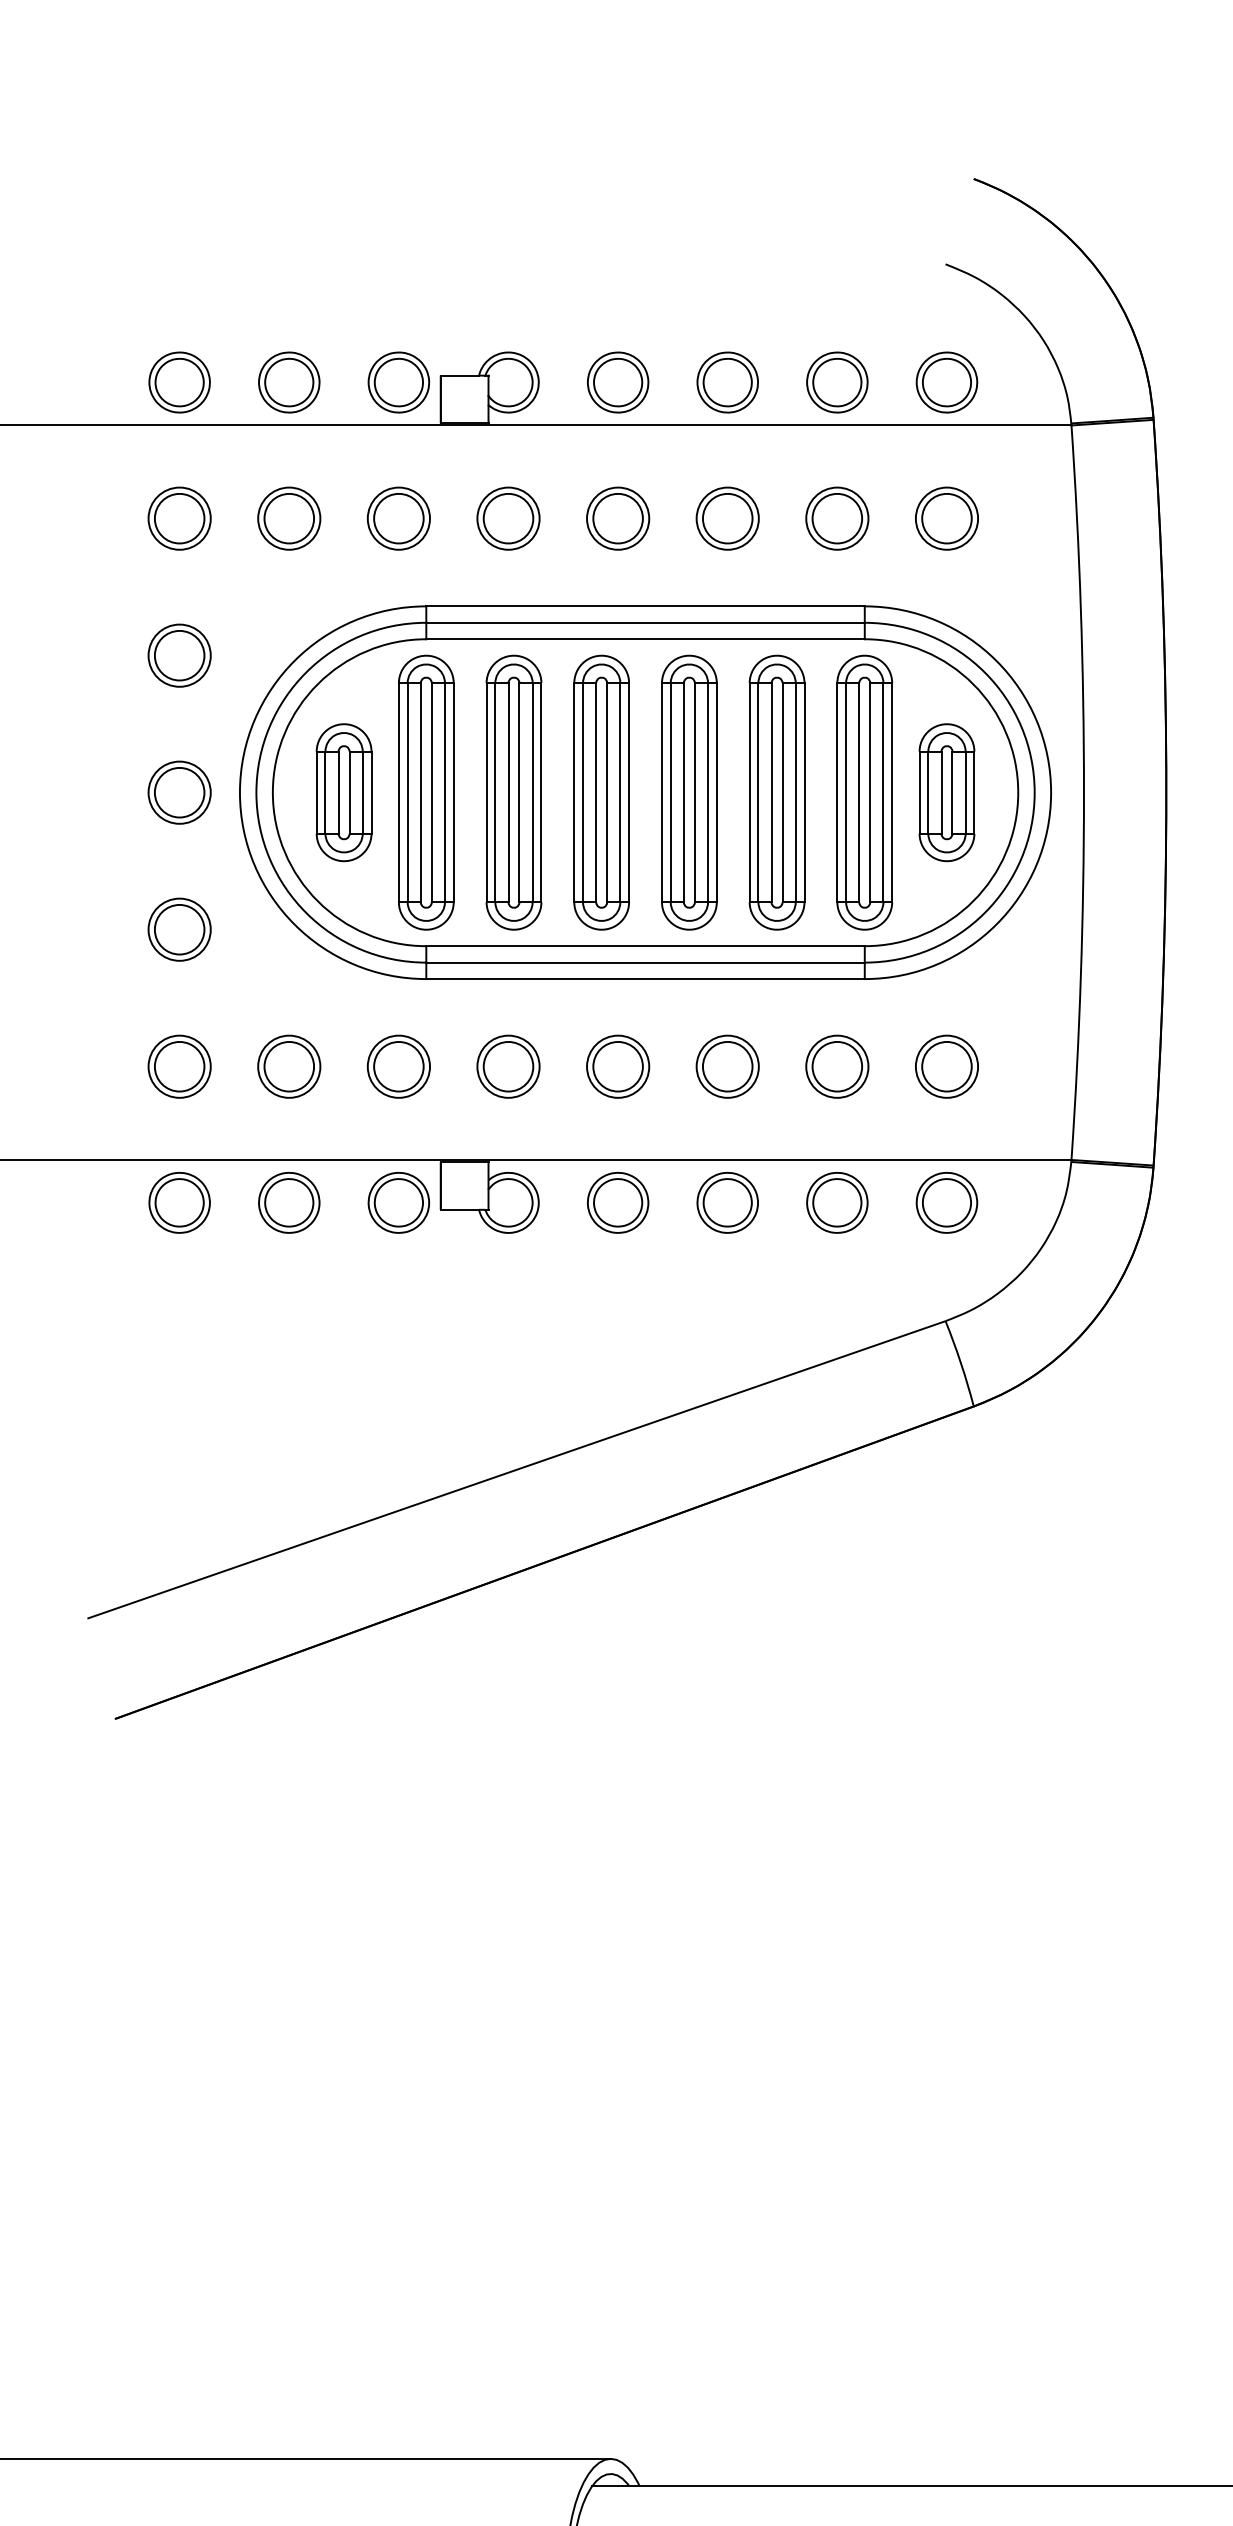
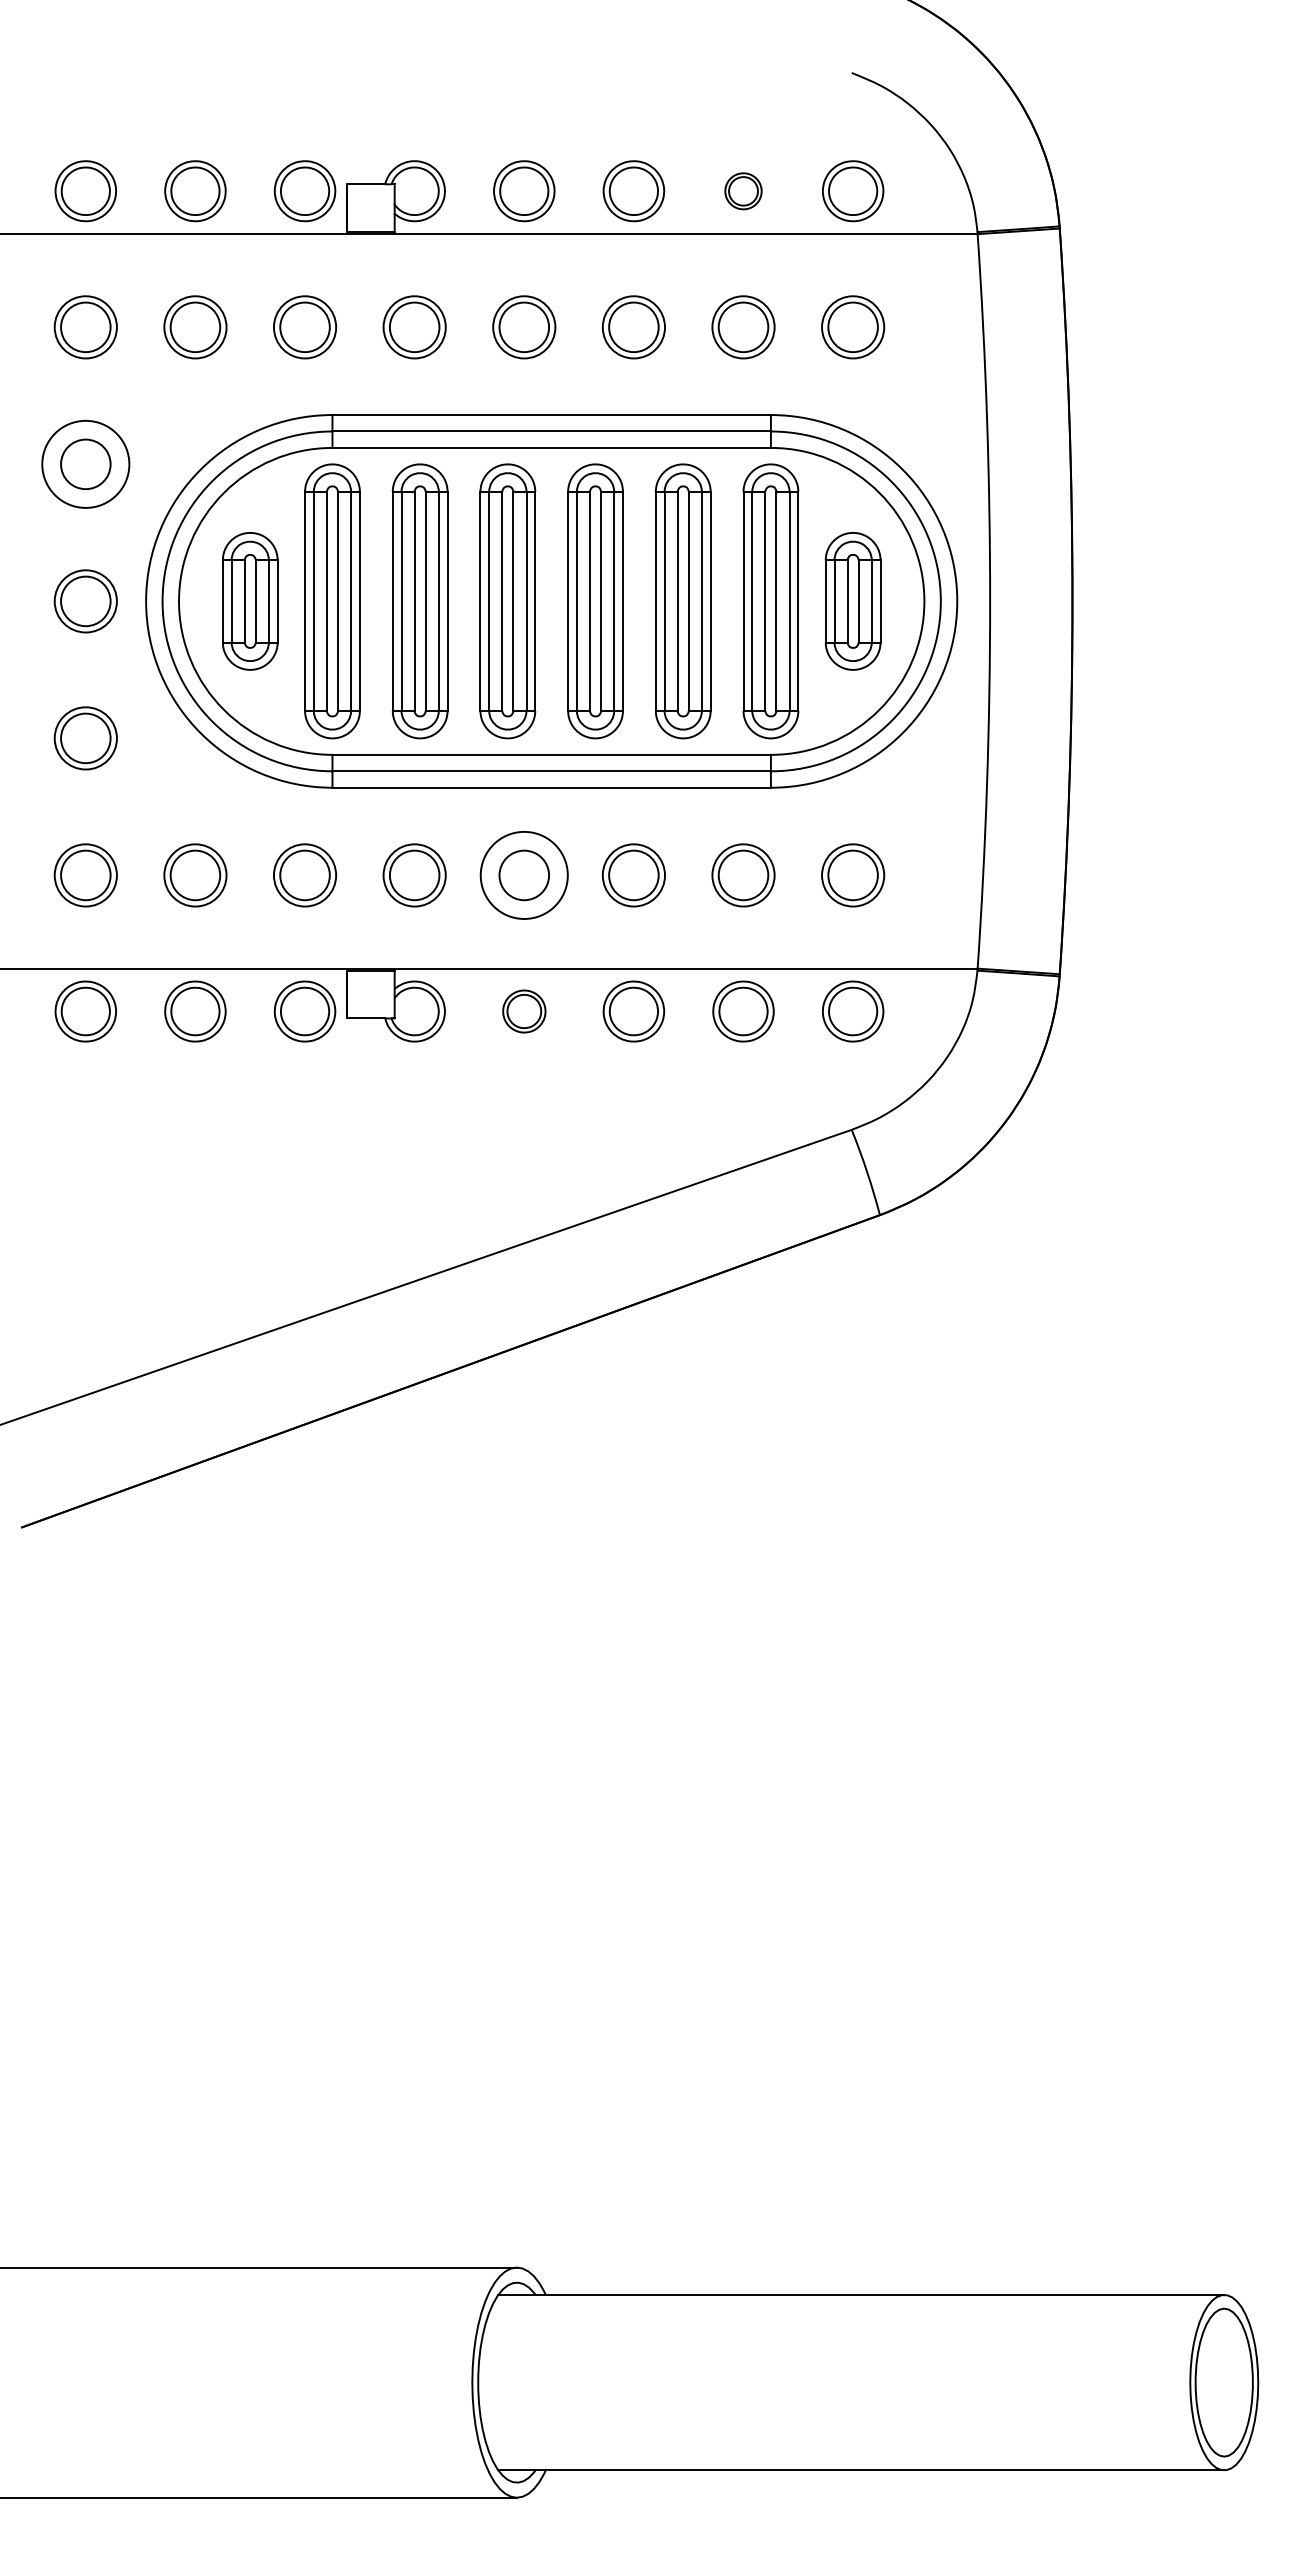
part: (837, 382) -> (743, 191), size x0.6
circle: (179, 655) -> (85, 464), size x1.4
circle: (618, 1066) -> (524, 875), size x1.4
part: (618, 1202) -> (524, 1011), size x0.7

